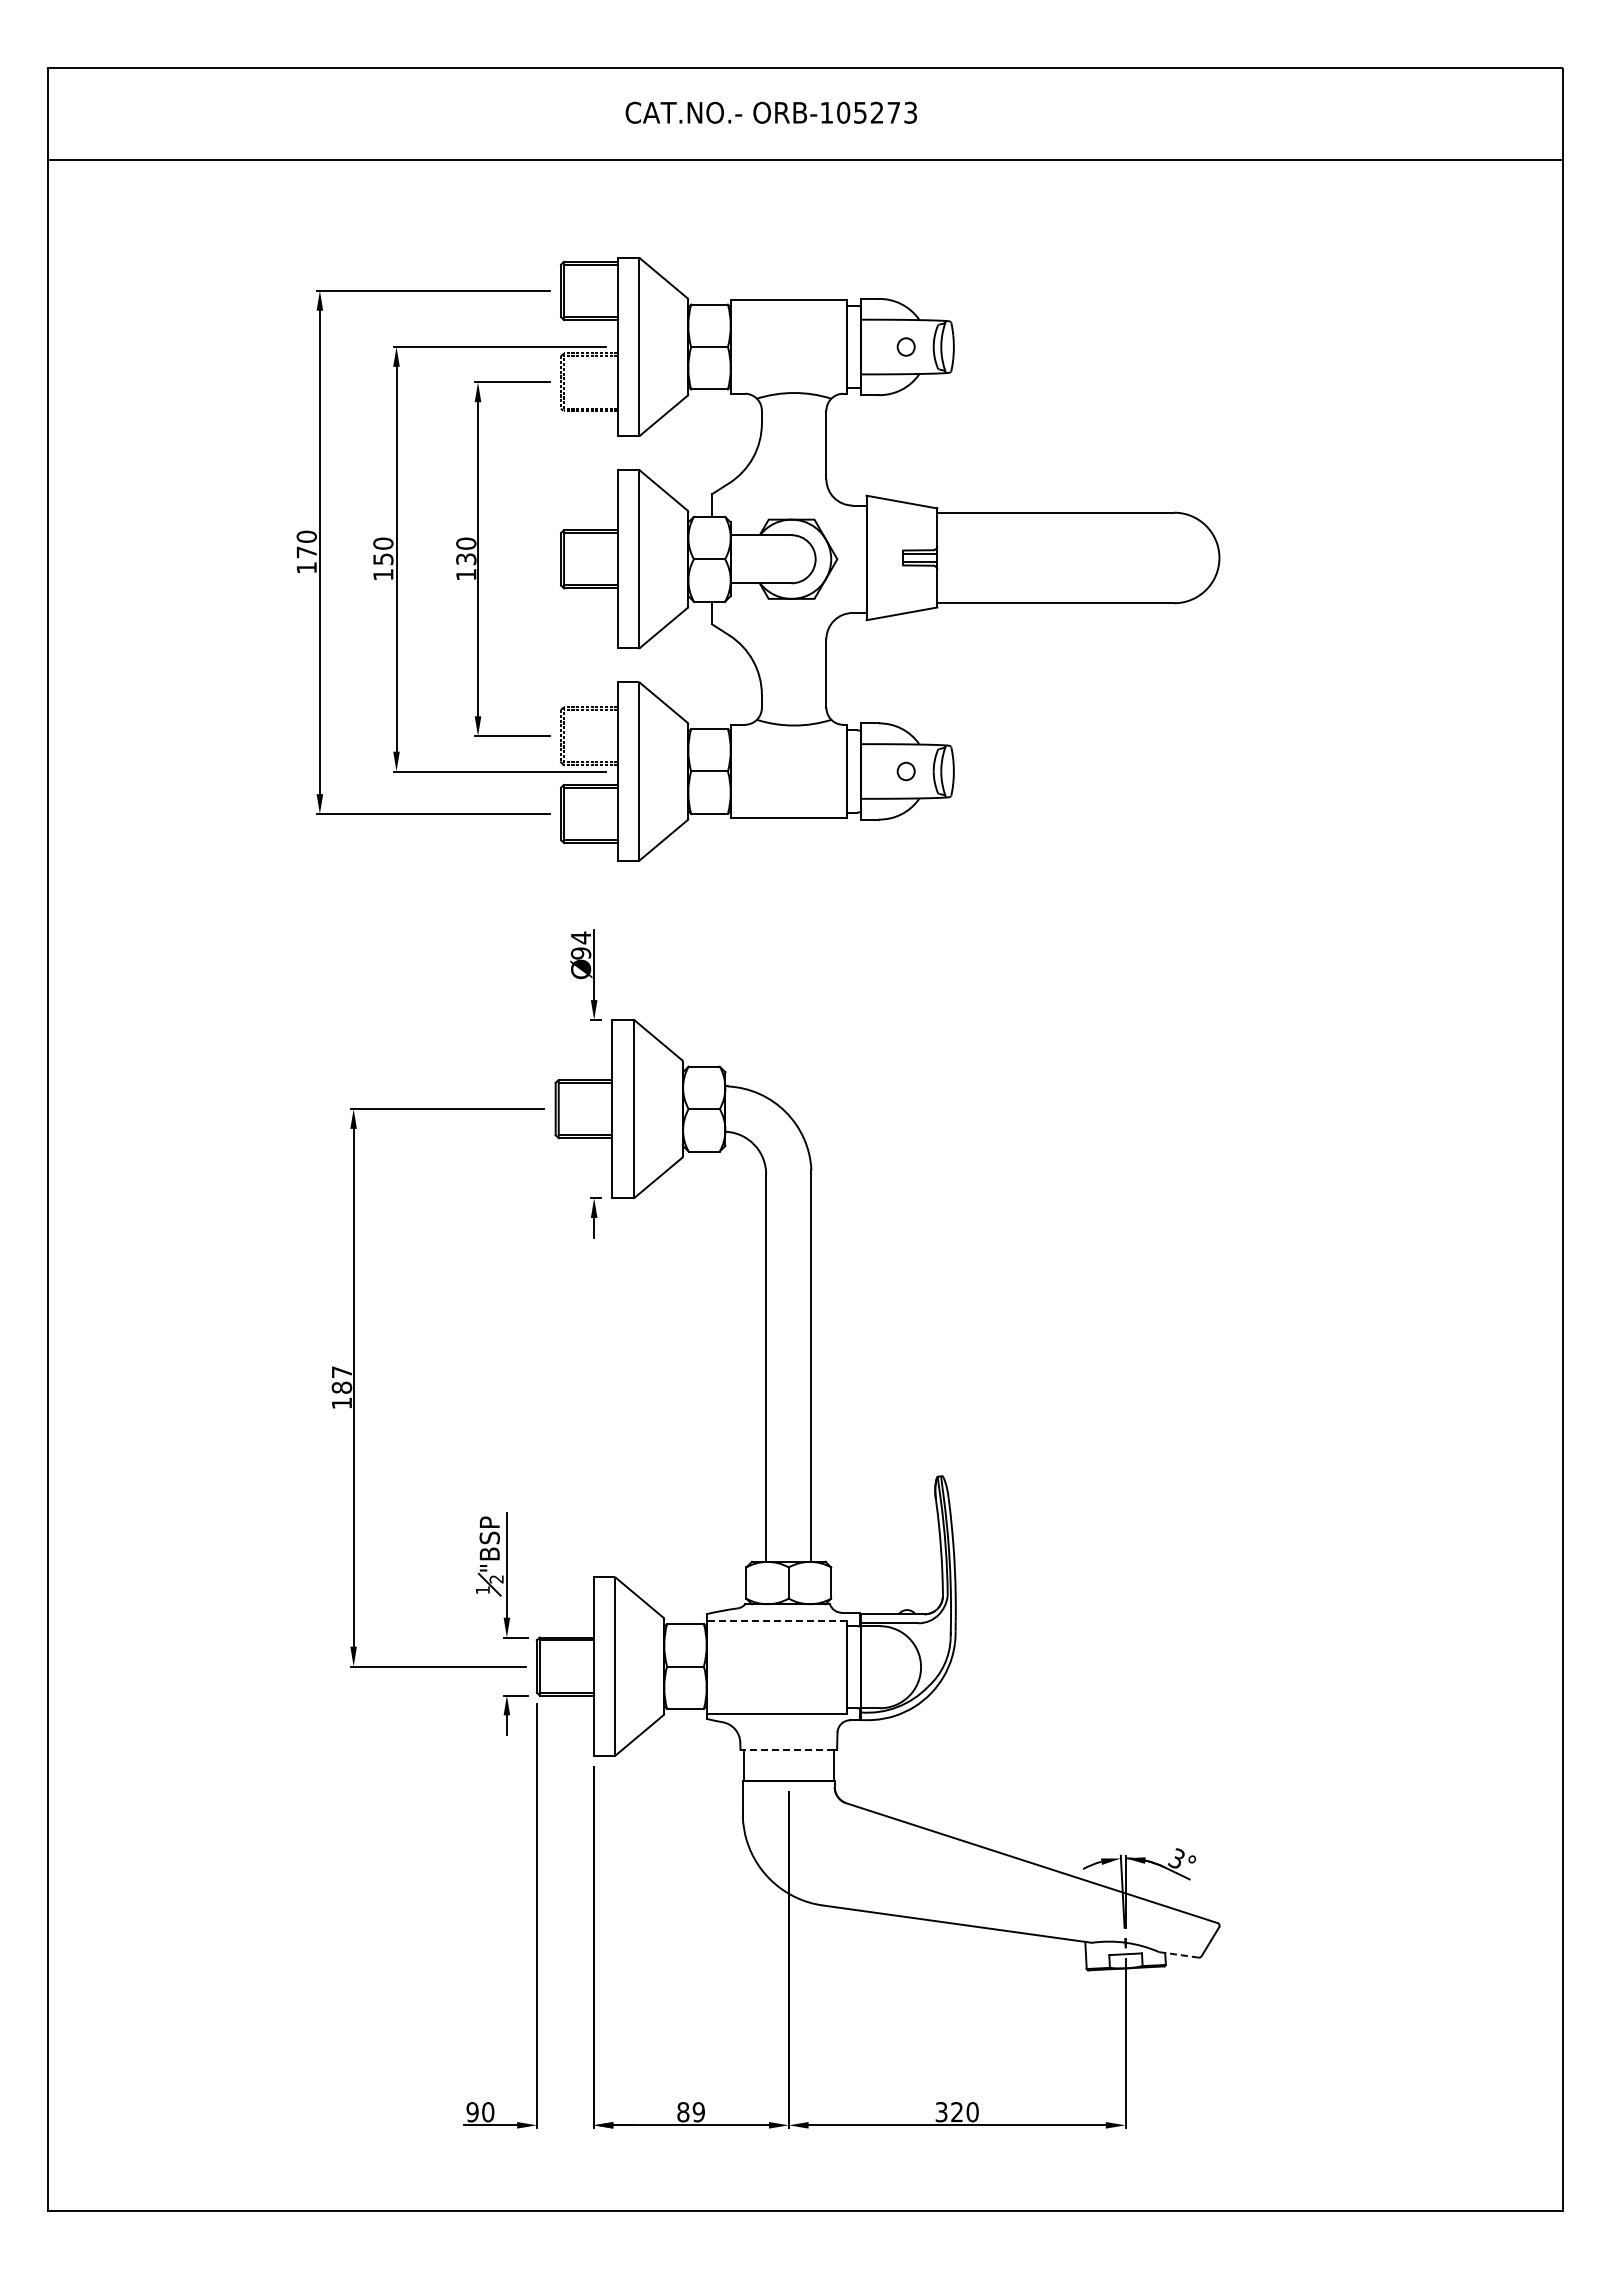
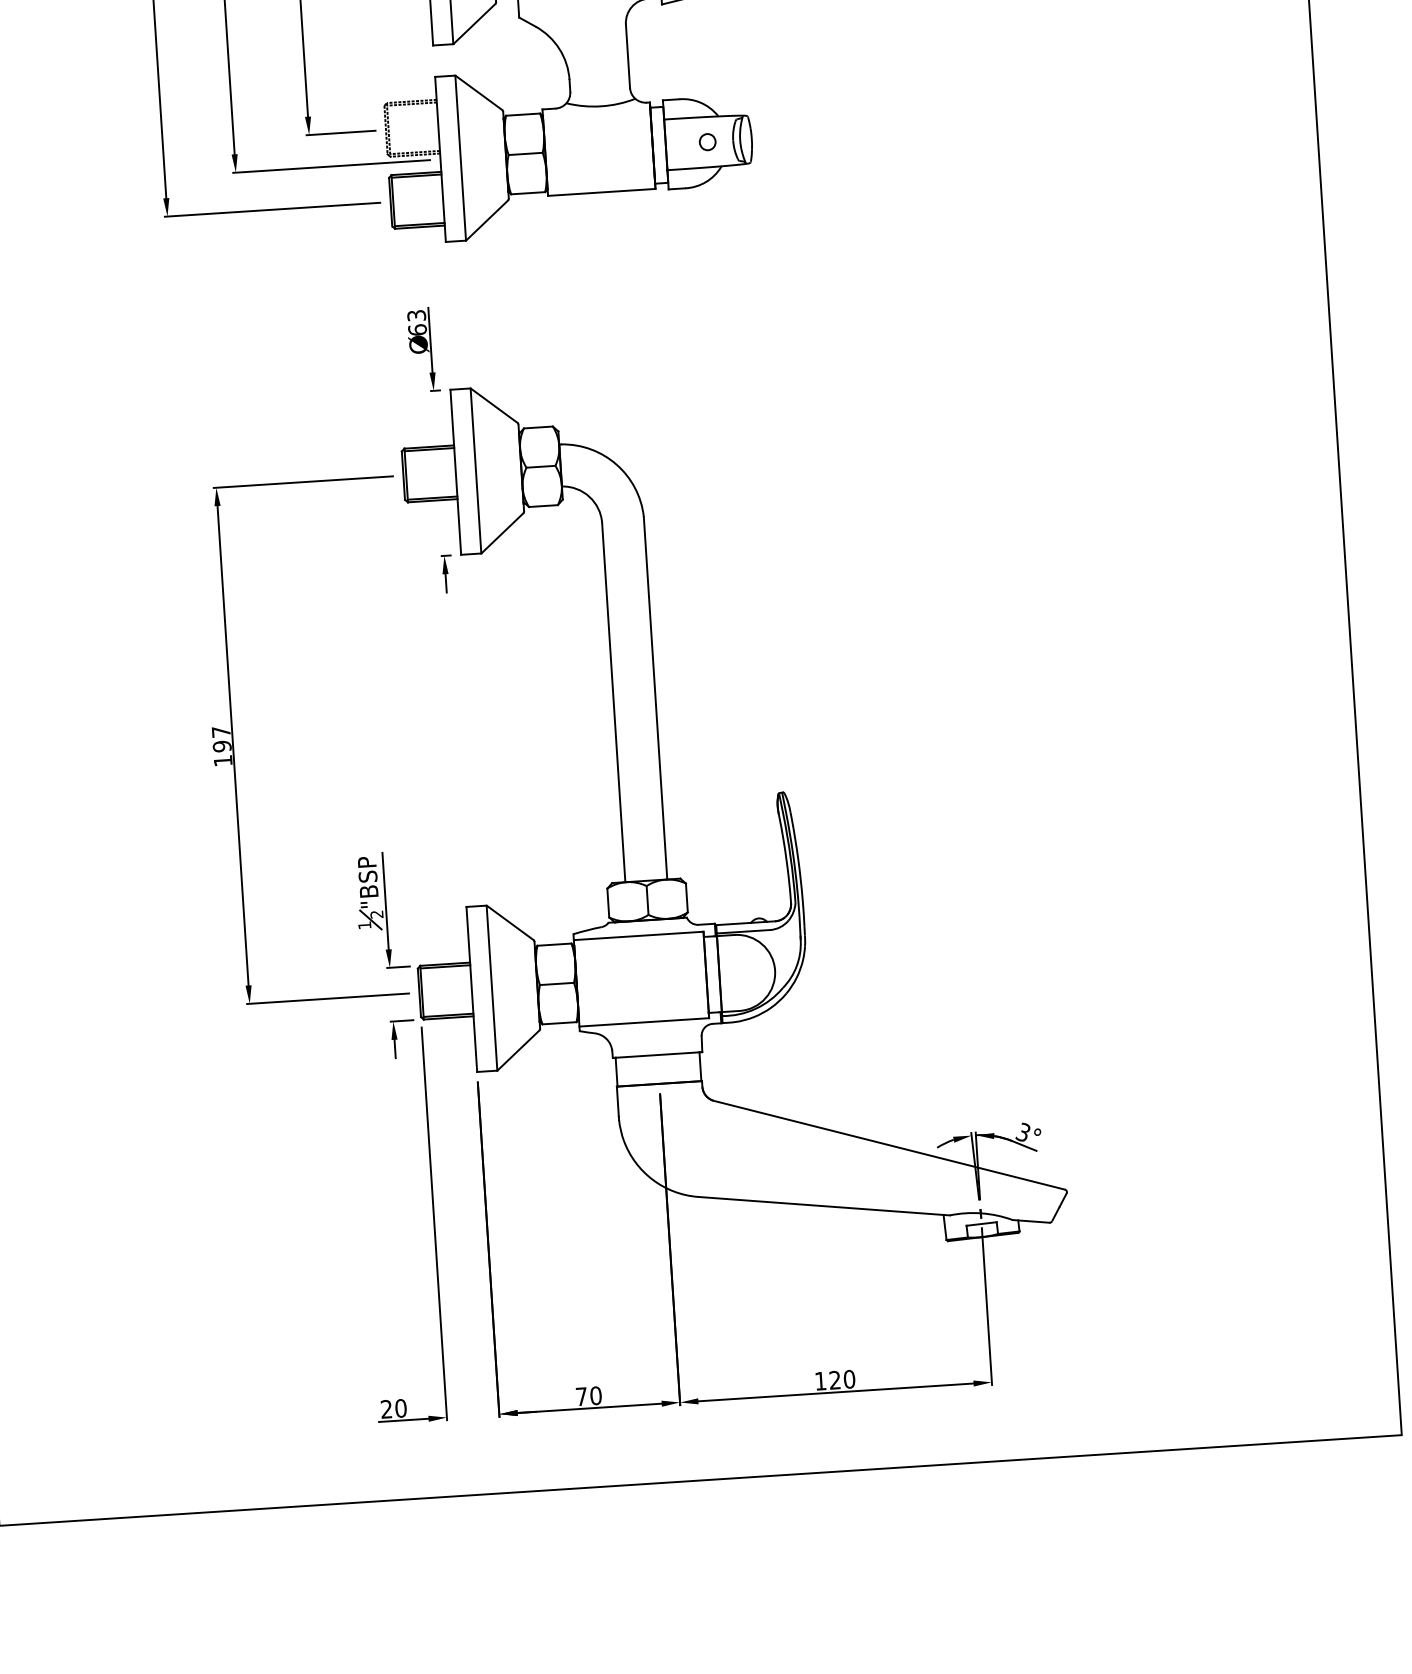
text: (580, 945) -> (416, 322), 94 -> 63
text: (341, 1387) -> (221, 746), 187 -> 197
line: (776, 1620) -> (638, 935), dashed -> solid
line: (788, 1749) -> (657, 1054), dashed -> solid
line: (1179, 1954) -> (1031, 1220), dashed -> solid
text: (472, 2112) -> (386, 1409), 90 -> 20
text: (690, 2112) -> (588, 1396), 89 -> 70
text: (941, 2112) -> (820, 1381), 320 -> 120

